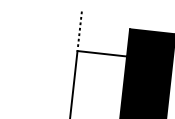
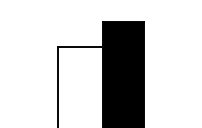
line: (79, 28) -> (57, 26), removed

